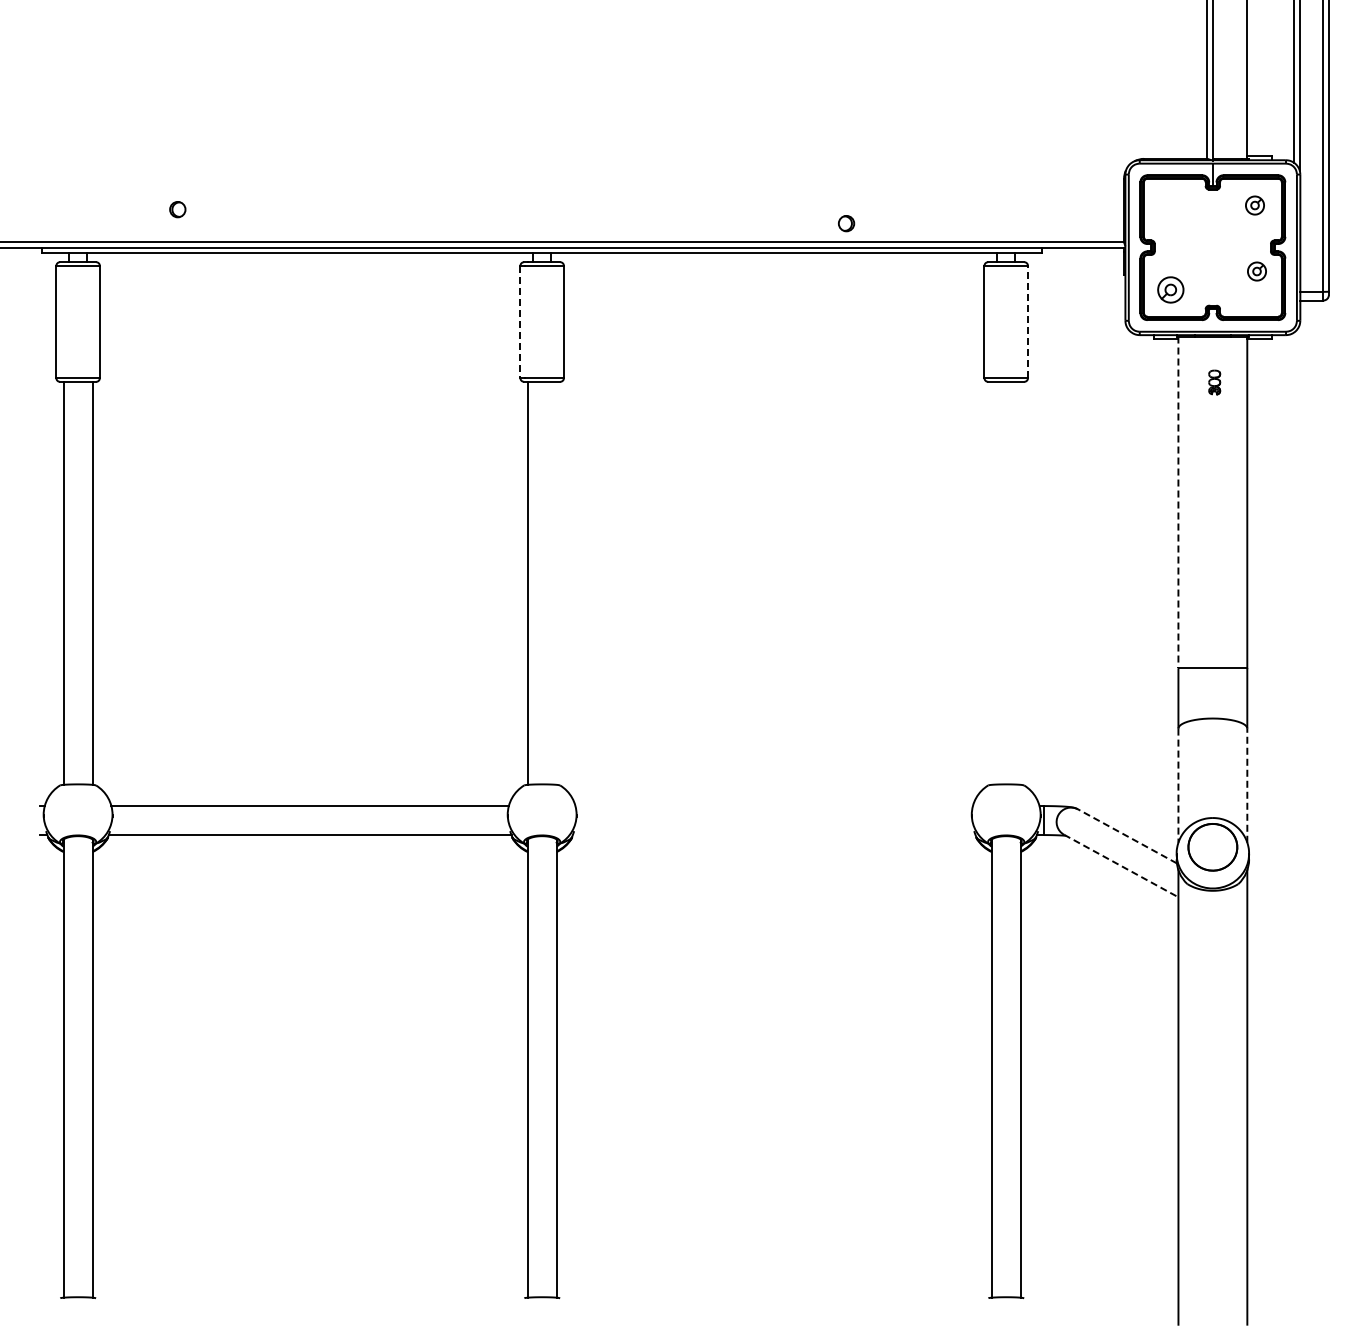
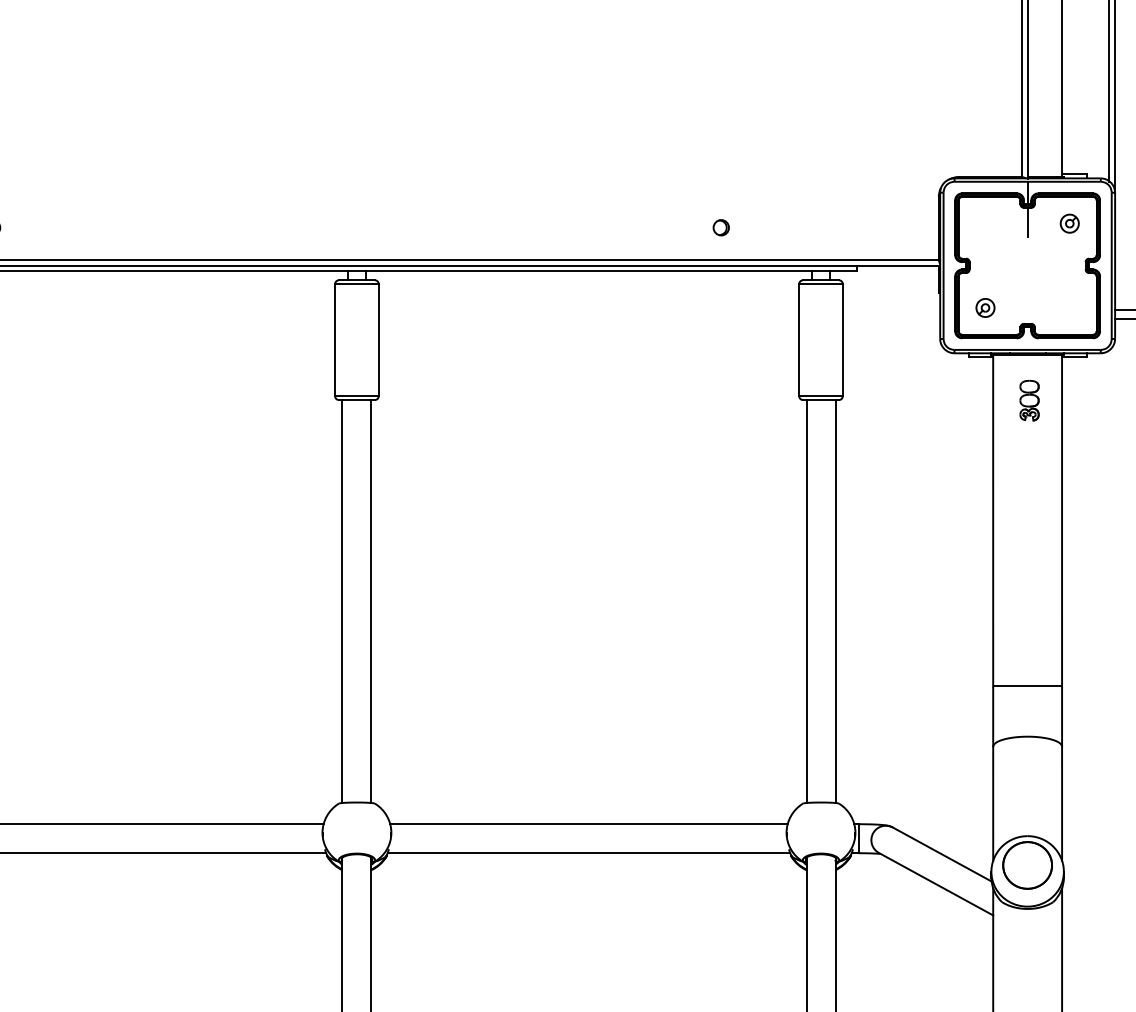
line: (1212, 203) -> (1027, 221), added
part: (846, 223) -> (721, 227), moved
part: (1256, 271) -> (1071, 289), removed
part: (1170, 289) -> (985, 307), size x0.71
line: (1027, 321) -> (842, 339), dashed -> solid
line: (520, 322) -> (335, 340), dashed -> solid
part: (1214, 382) -> (1029, 400), size x1.67
line: (1178, 502) -> (993, 520), dashed -> solid
line: (556, 582) -> (371, 600), added
line: (991, 582) -> (806, 600), added
line: (1020, 582) -> (835, 600), added
line: (1247, 785) -> (1062, 803), dashed -> solid
line: (1178, 786) -> (993, 804), dashed -> solid
line: (773, 806) -> (588, 824), added
line: (773, 835) -> (588, 853), added
line: (1126, 836) -> (941, 854), dashed -> solid
line: (1121, 866) -> (936, 884), dashed -> solid

